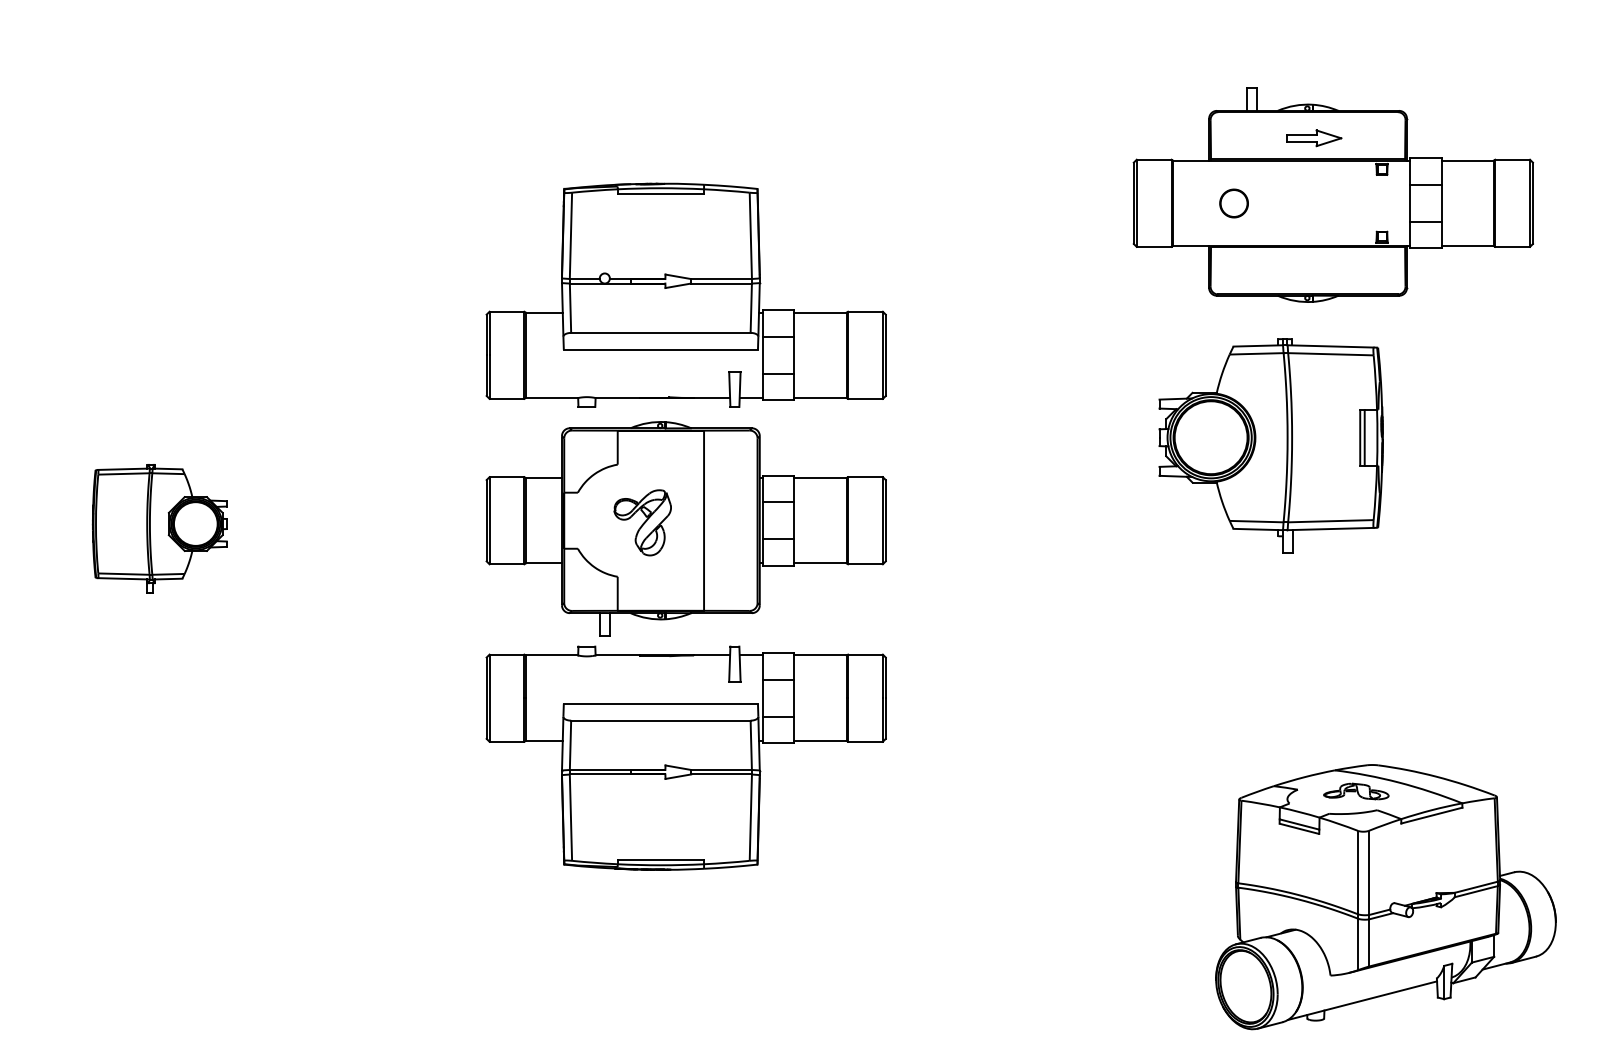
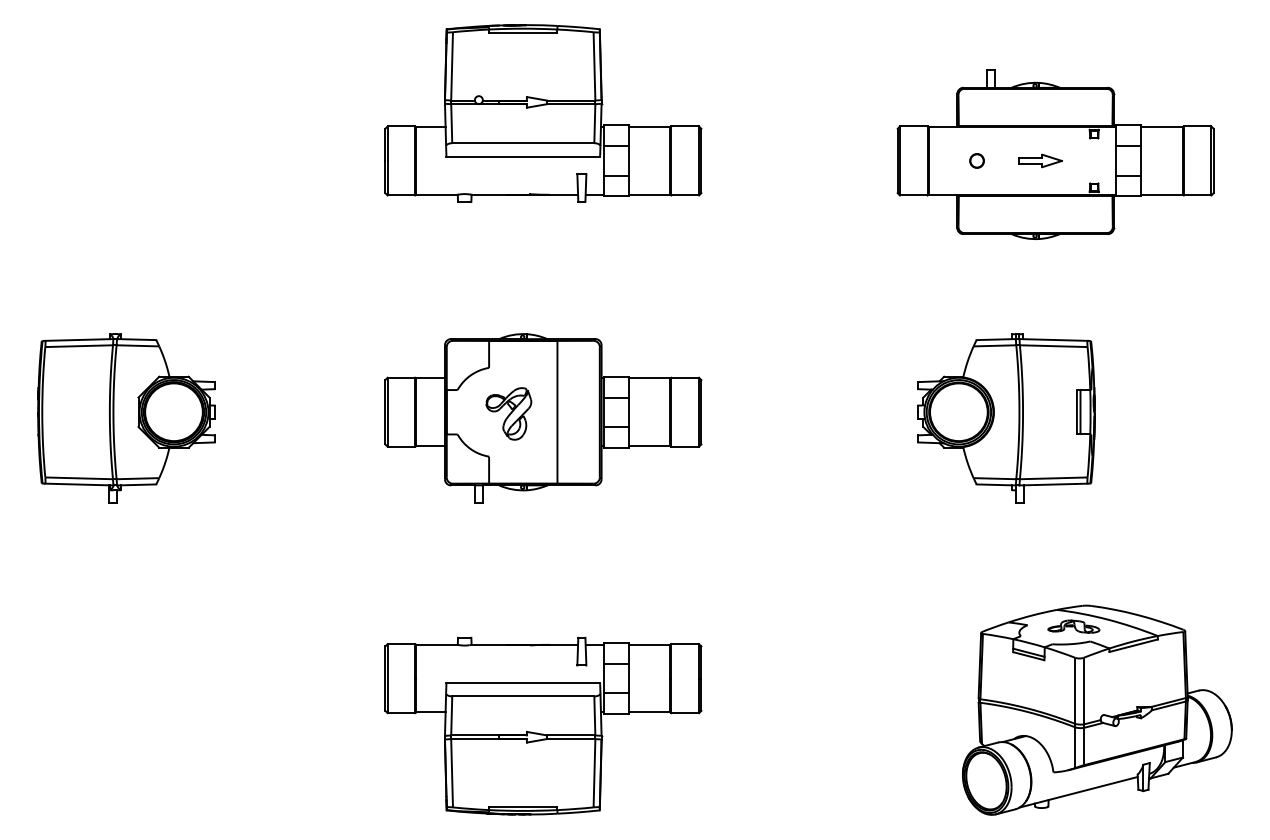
part: (1314, 138) -> (1040, 161), moved
part: (1233, 202) -> (976, 160), size x0.62
part: (685, 294) -> (542, 112), moved
part: (1270, 445) -> (1005, 418), moved
part: (159, 528) -> (126, 418), size x1.67
part: (685, 757) -> (542, 725), moved

